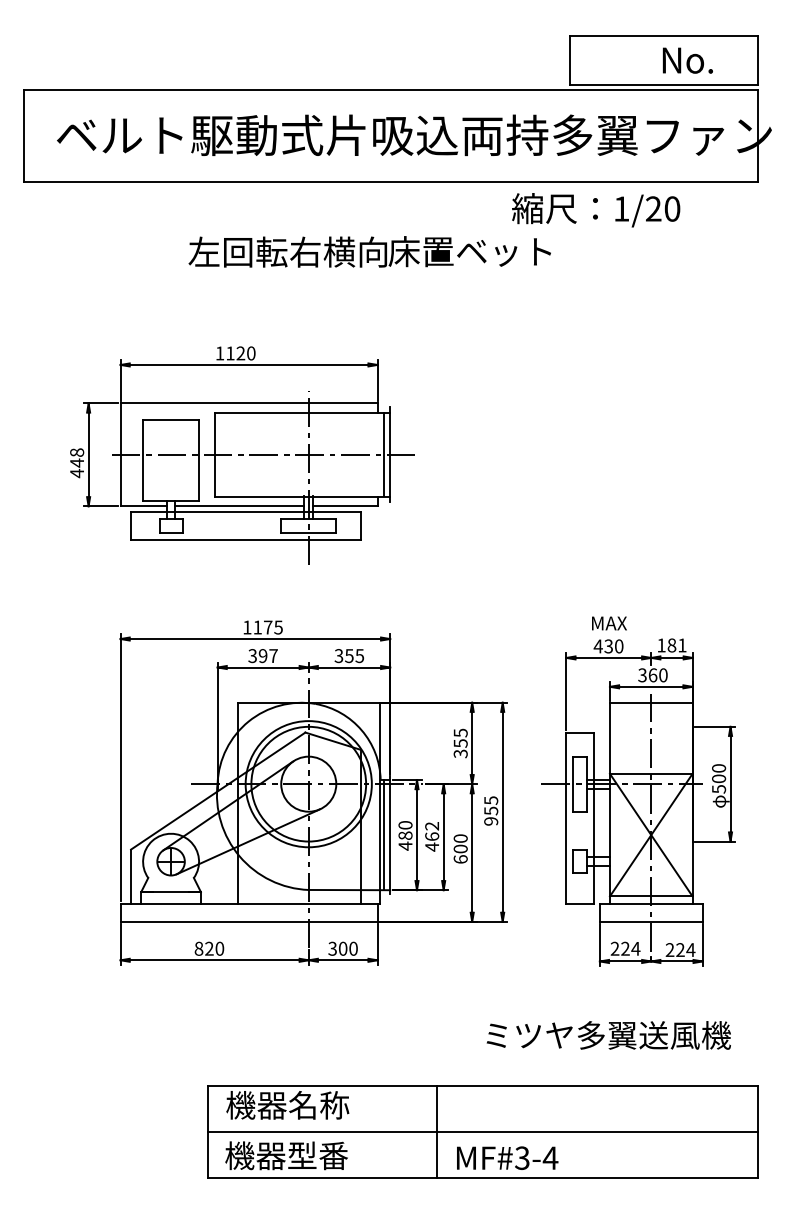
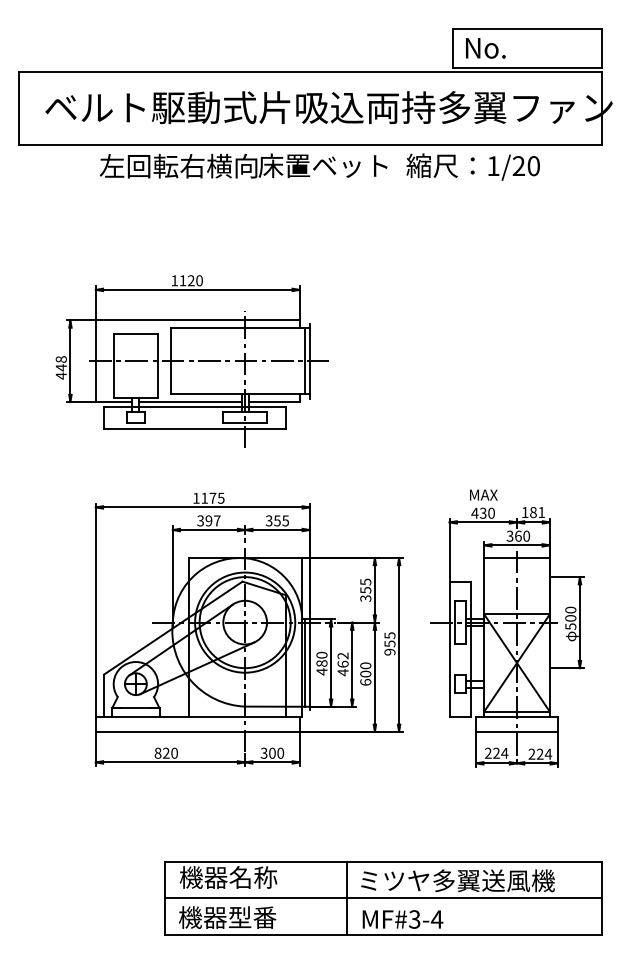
text: (687, 60) -> (485, 48), moved
text: (369, 251) -> (243, 165), moved
text: (608, 1035) -> (457, 880), moved

